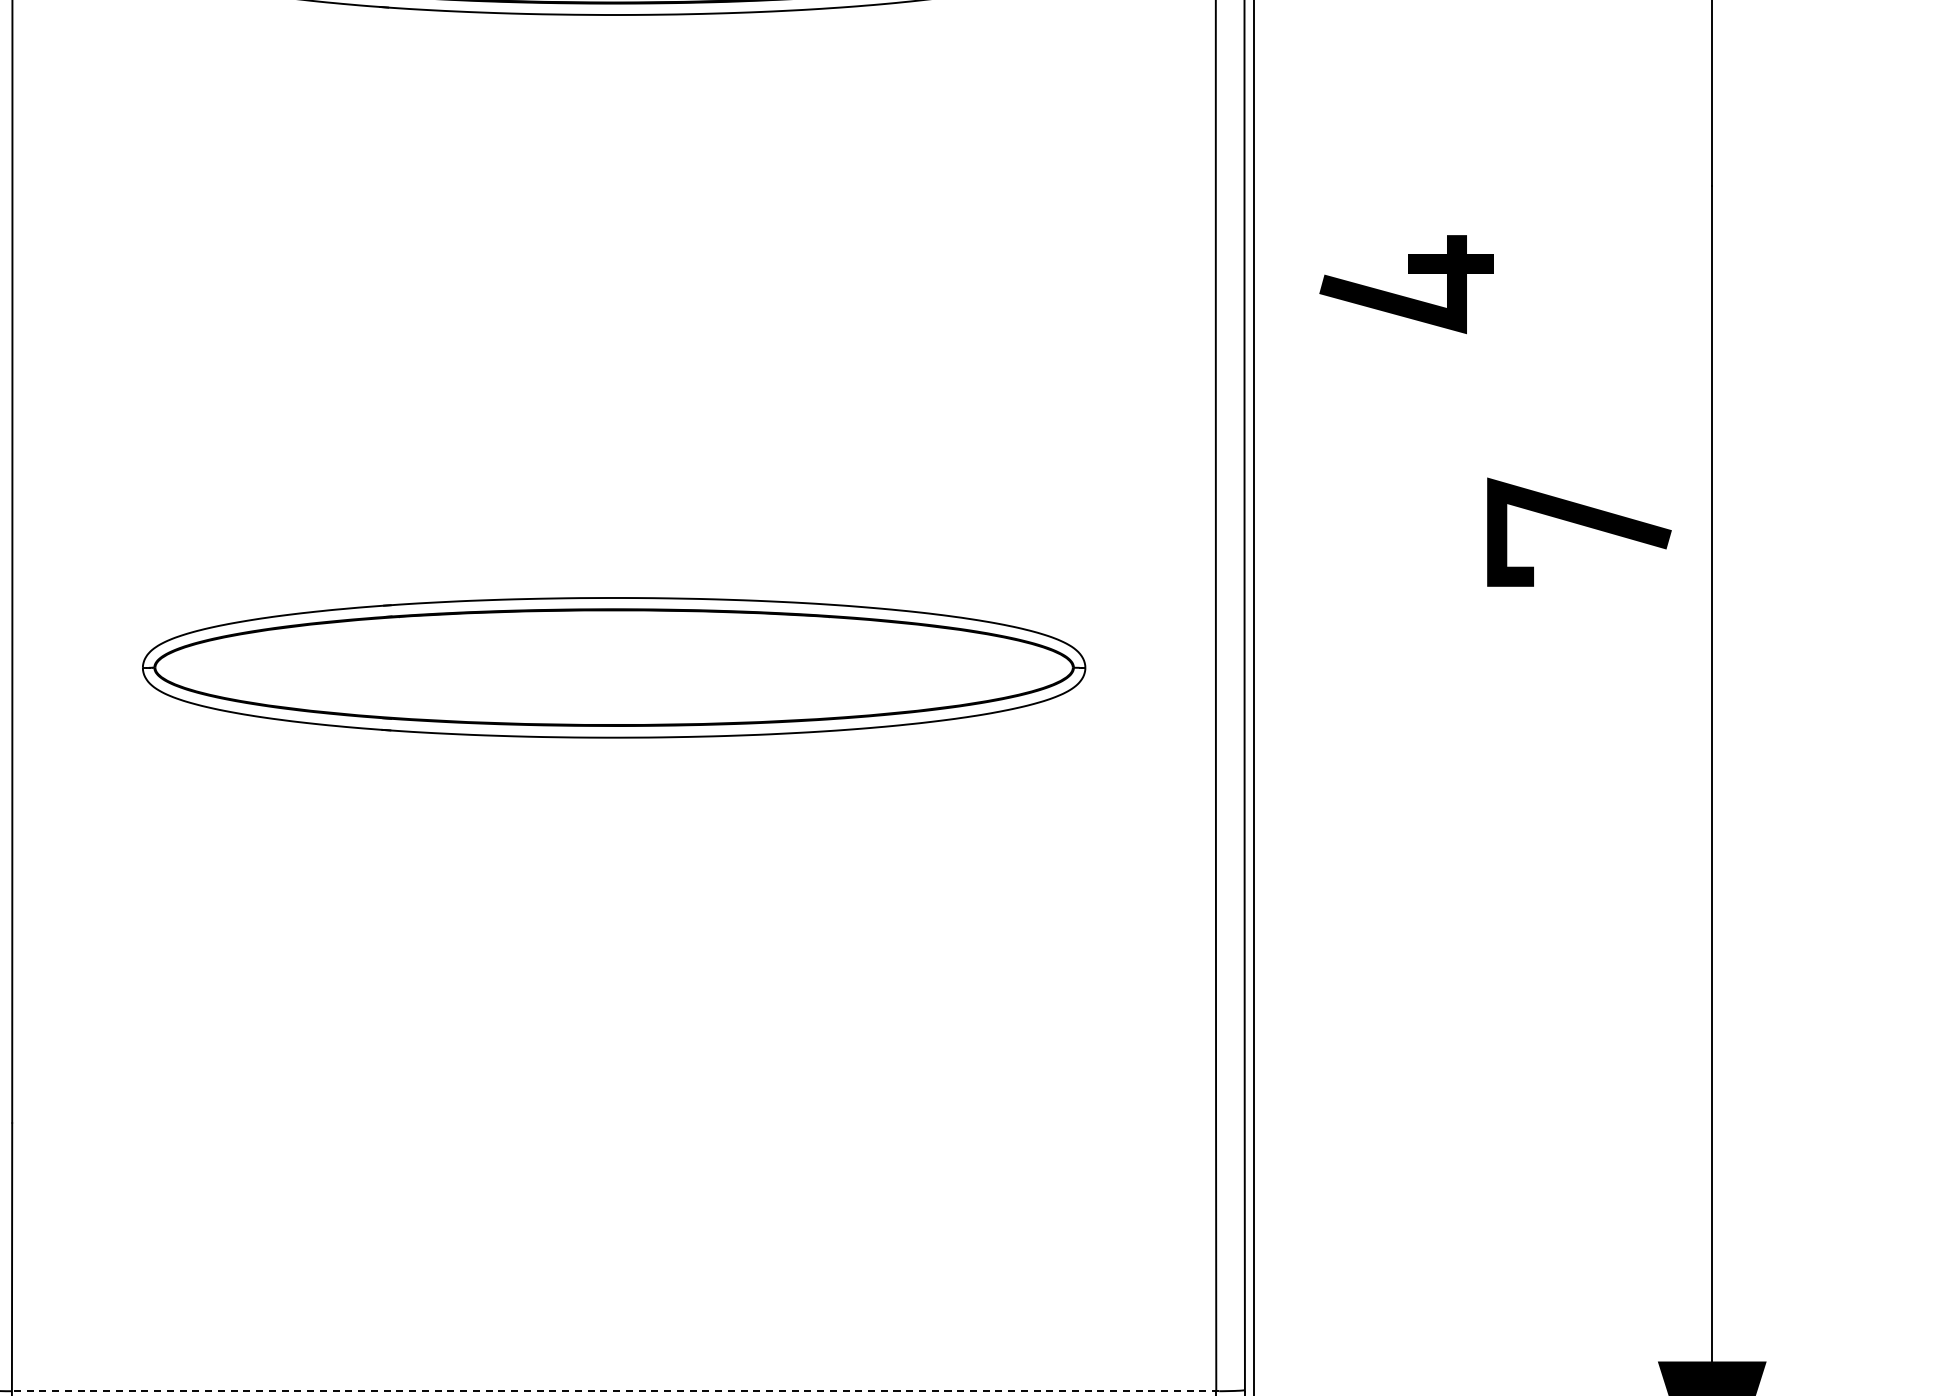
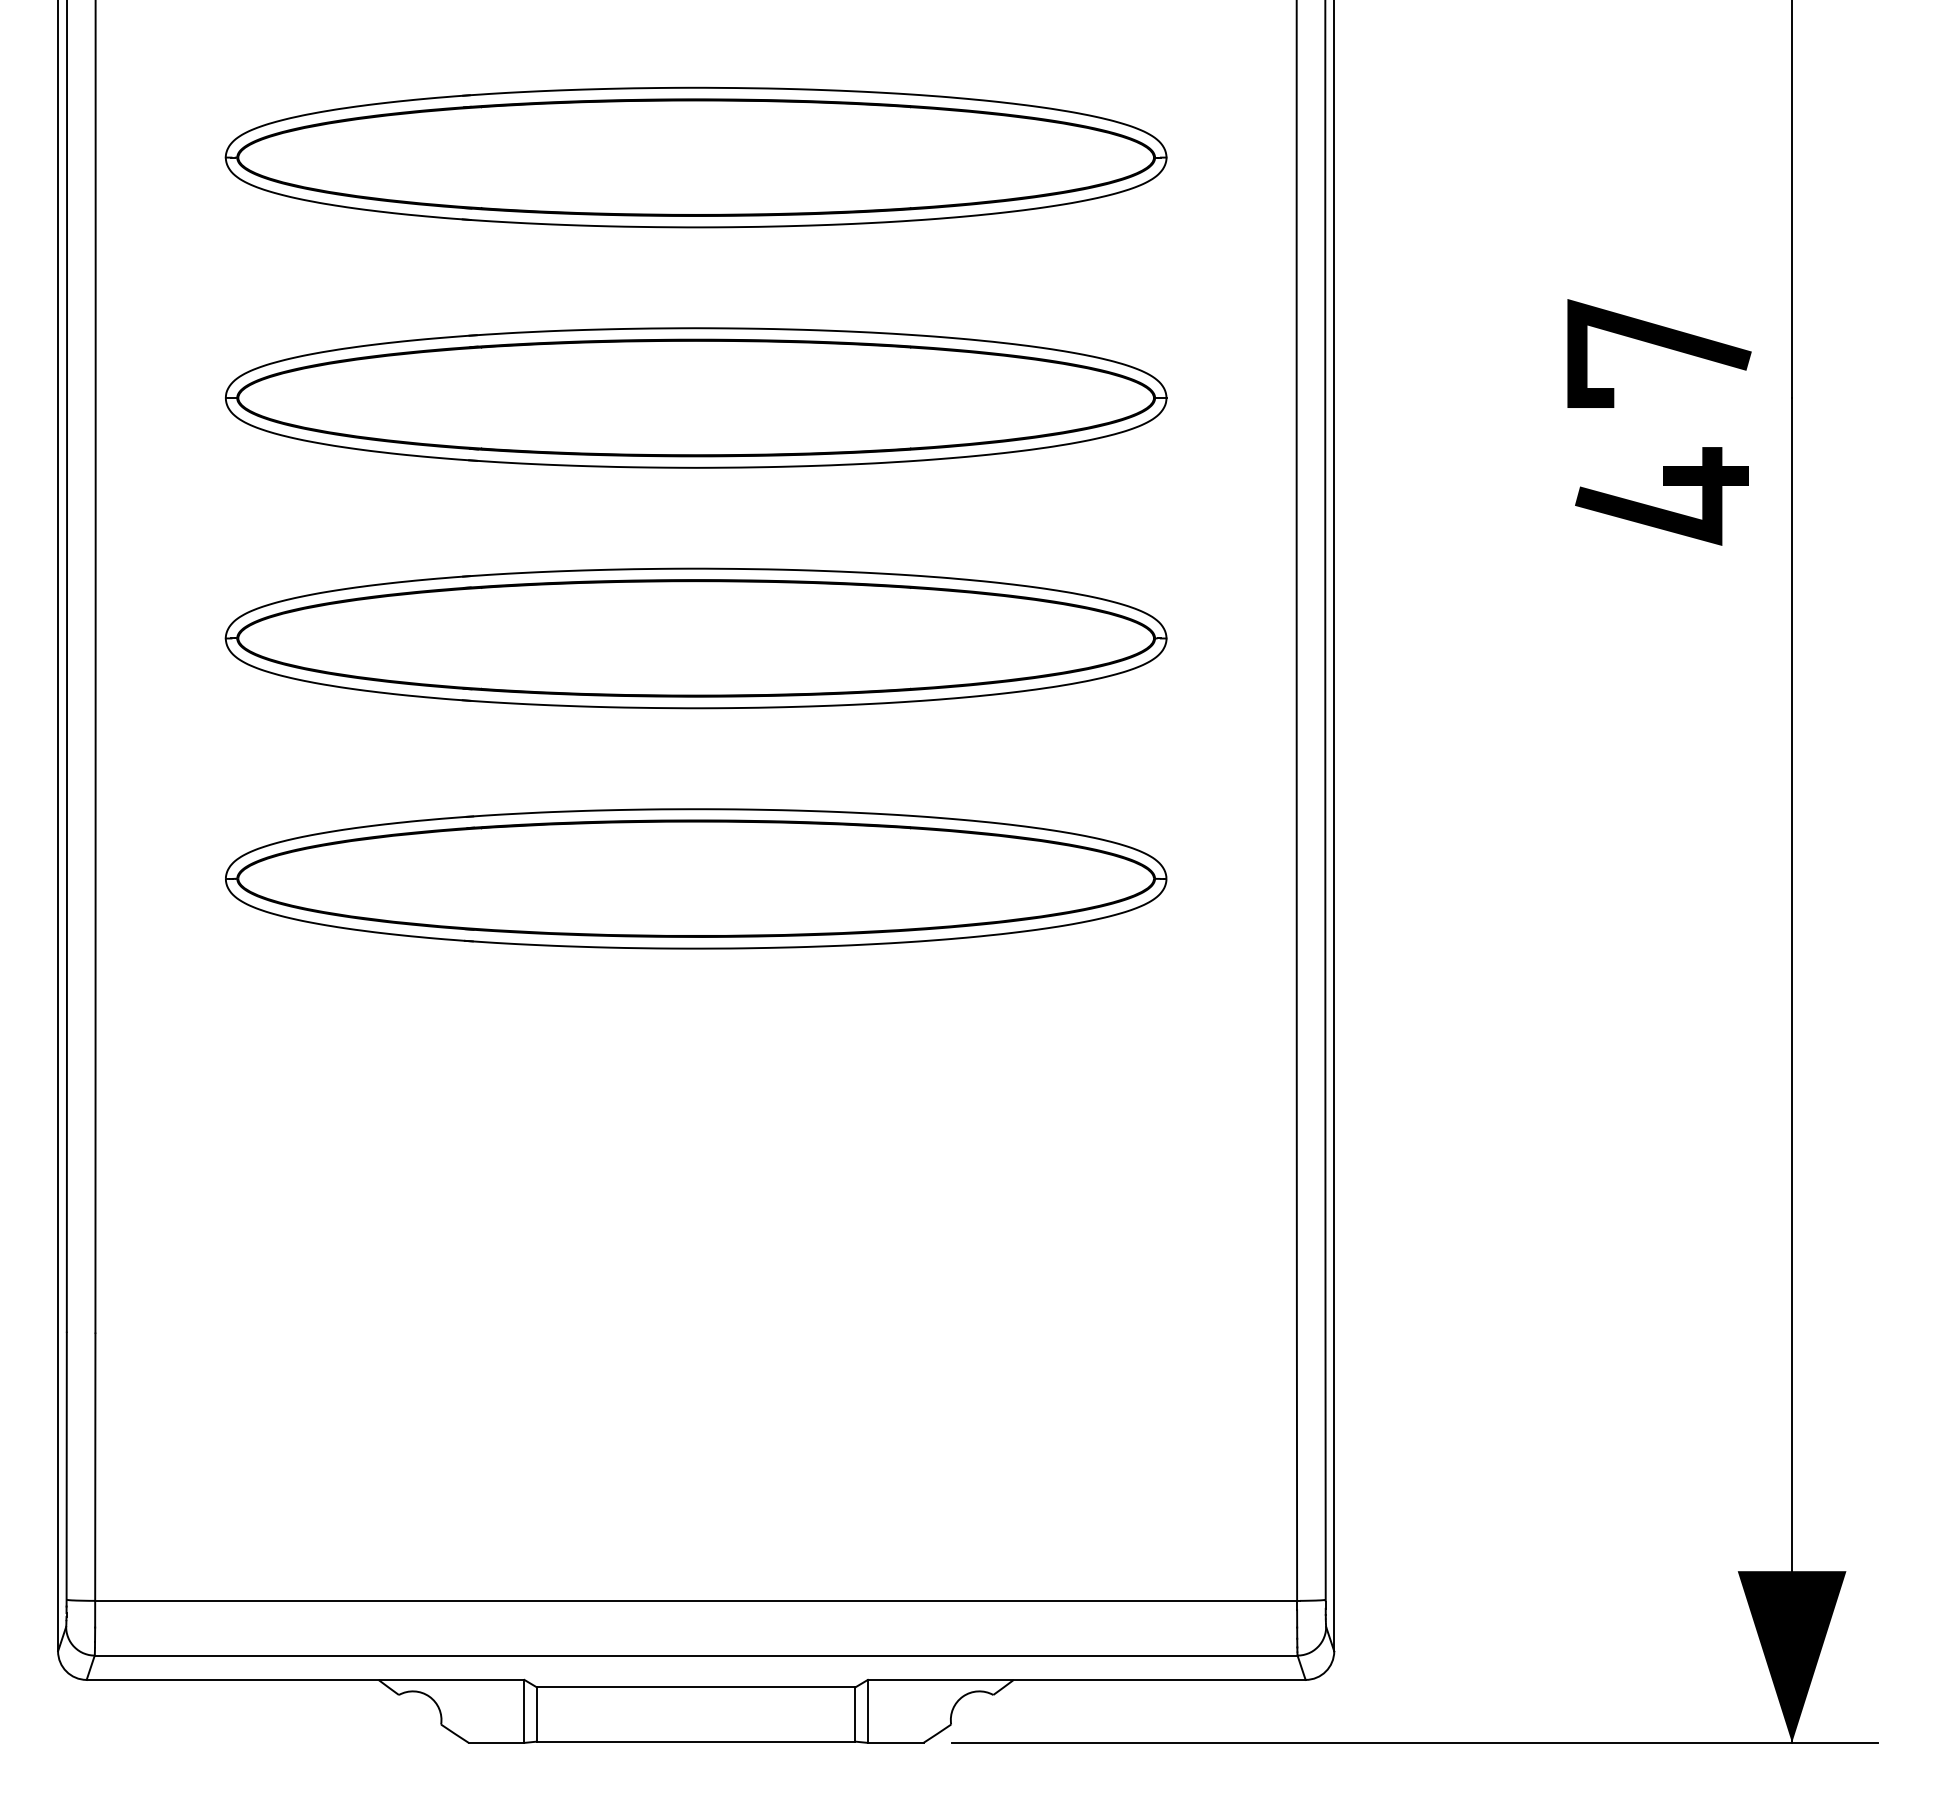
part: (614, 185) -> (696, 397), added
part: (1408, 273) -> (1663, 485), moved
part: (613, 426) -> (695, 638), added
line: (1580, 525) -> (1660, 346), moved
line: (615, 1390) -> (697, 1600), dashed -> solid

